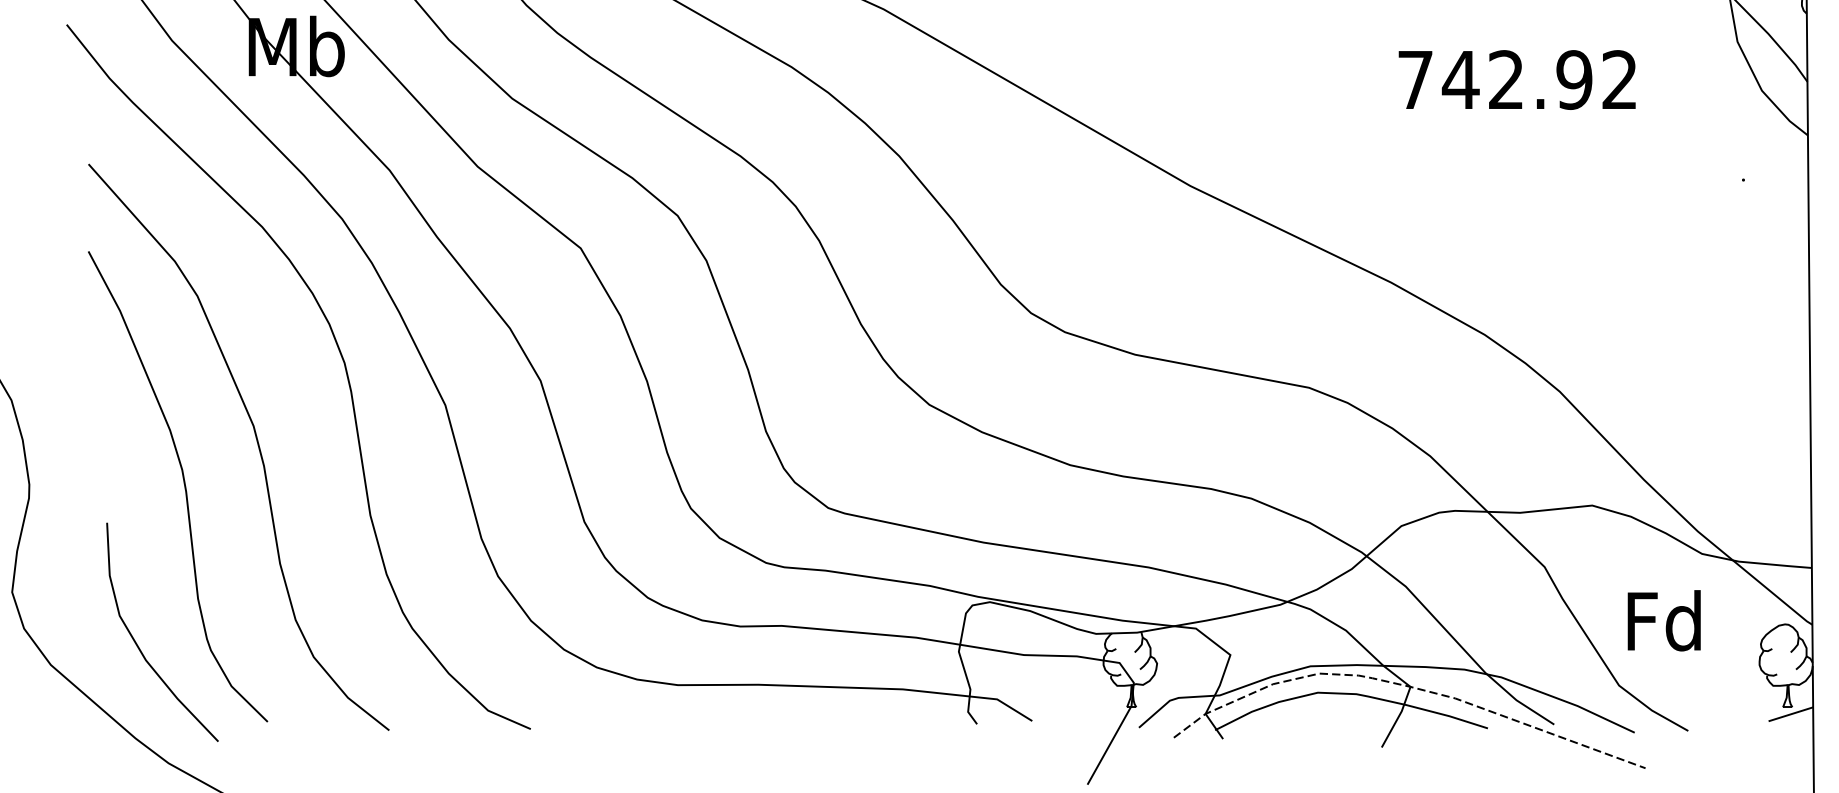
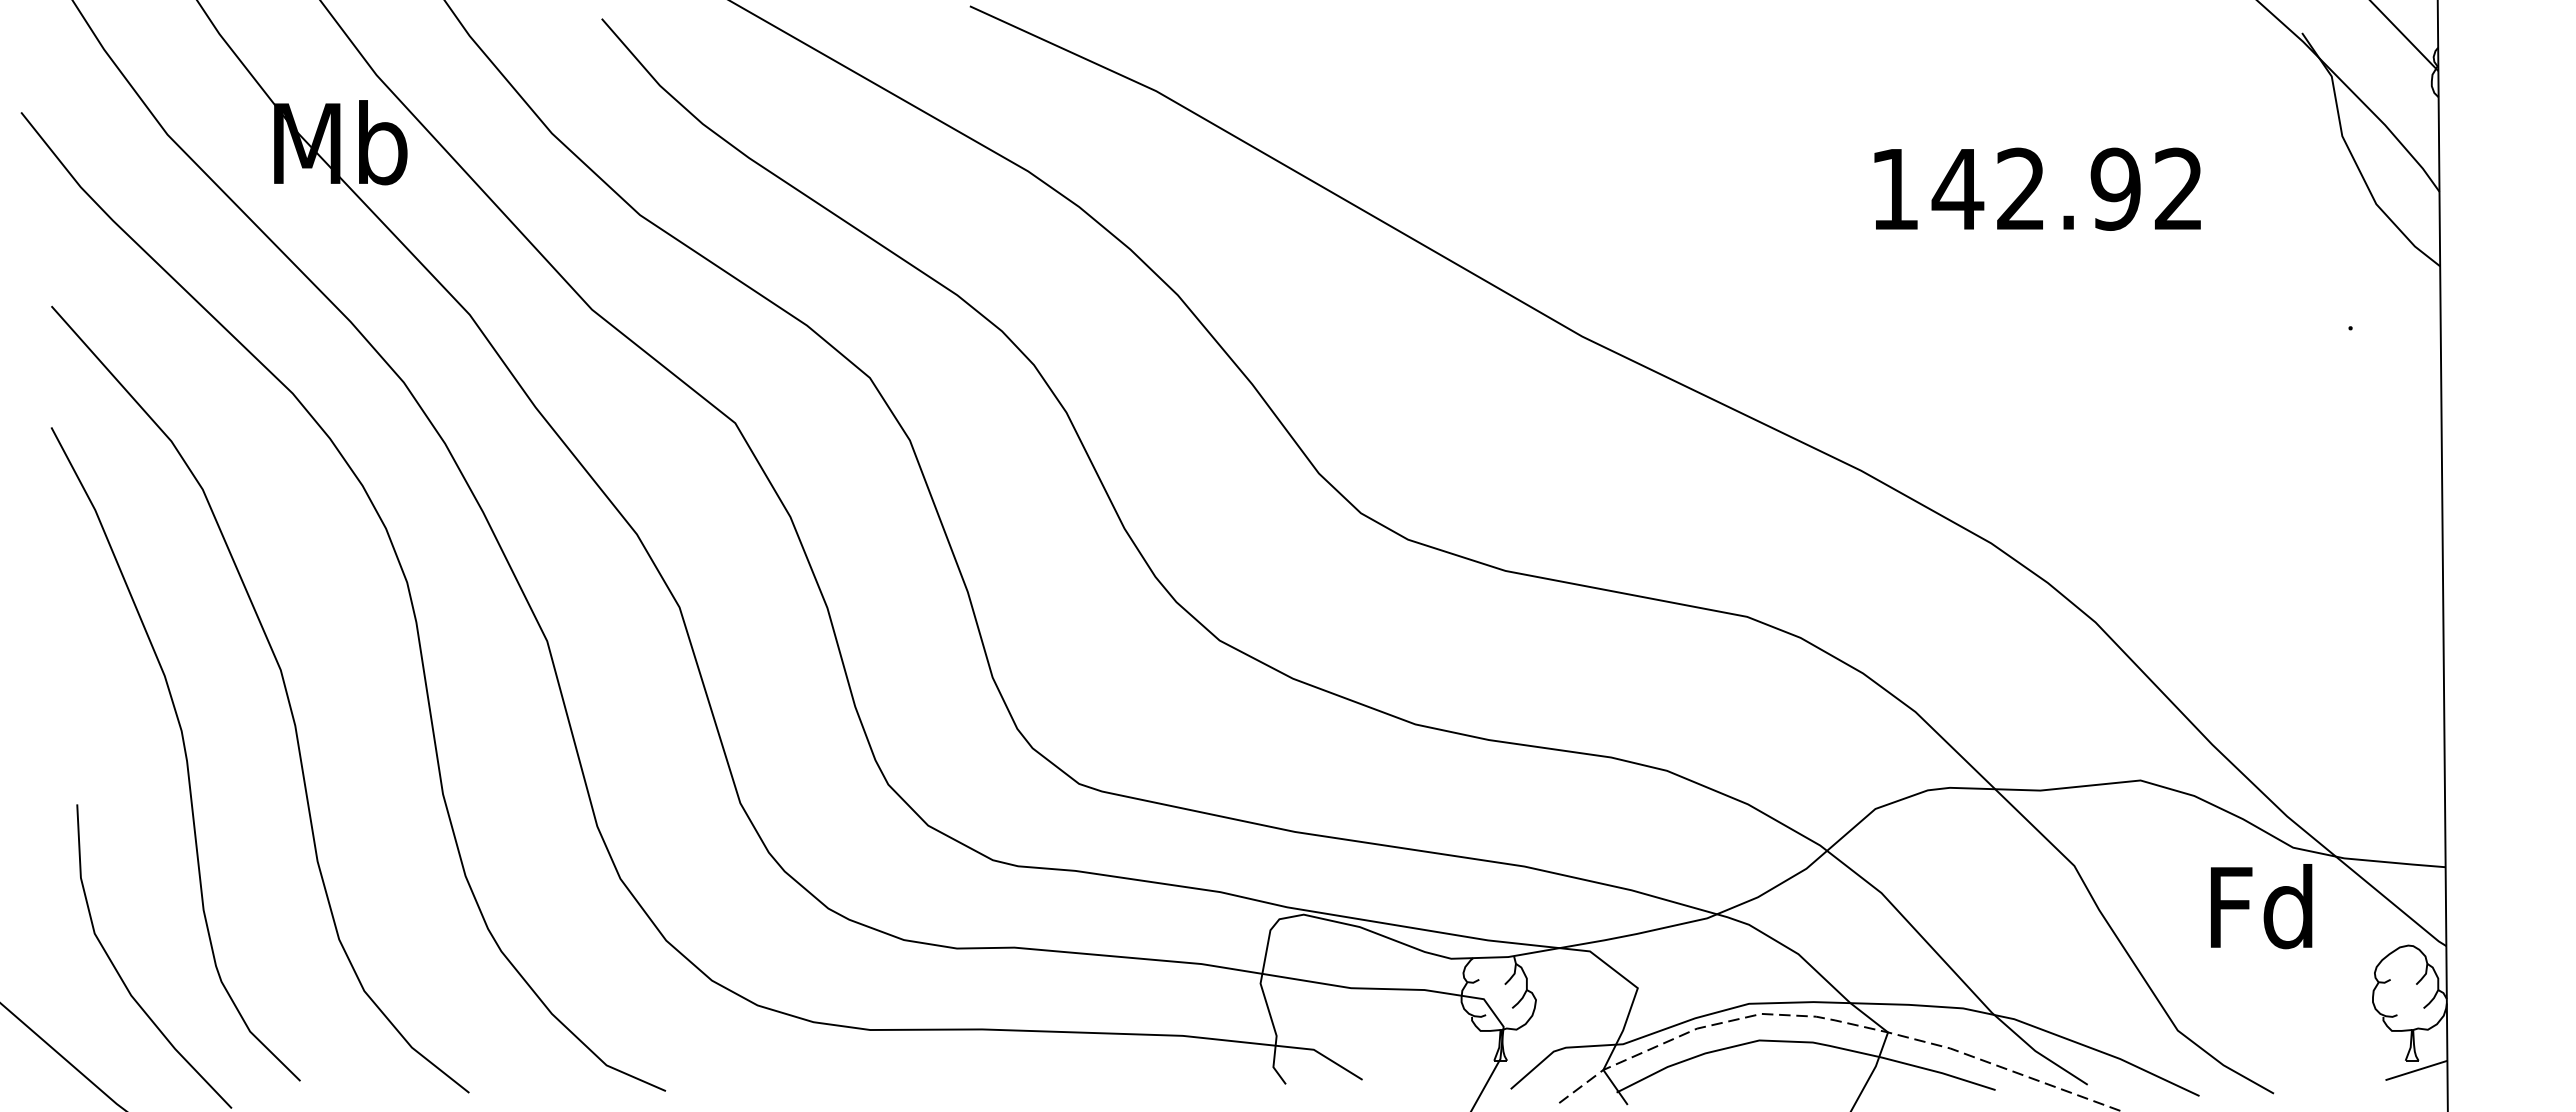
text: (1415, 80) -> (1894, 189), 742.92 -> 142.92
text: (1664, 620) -> (2261, 906), moved

